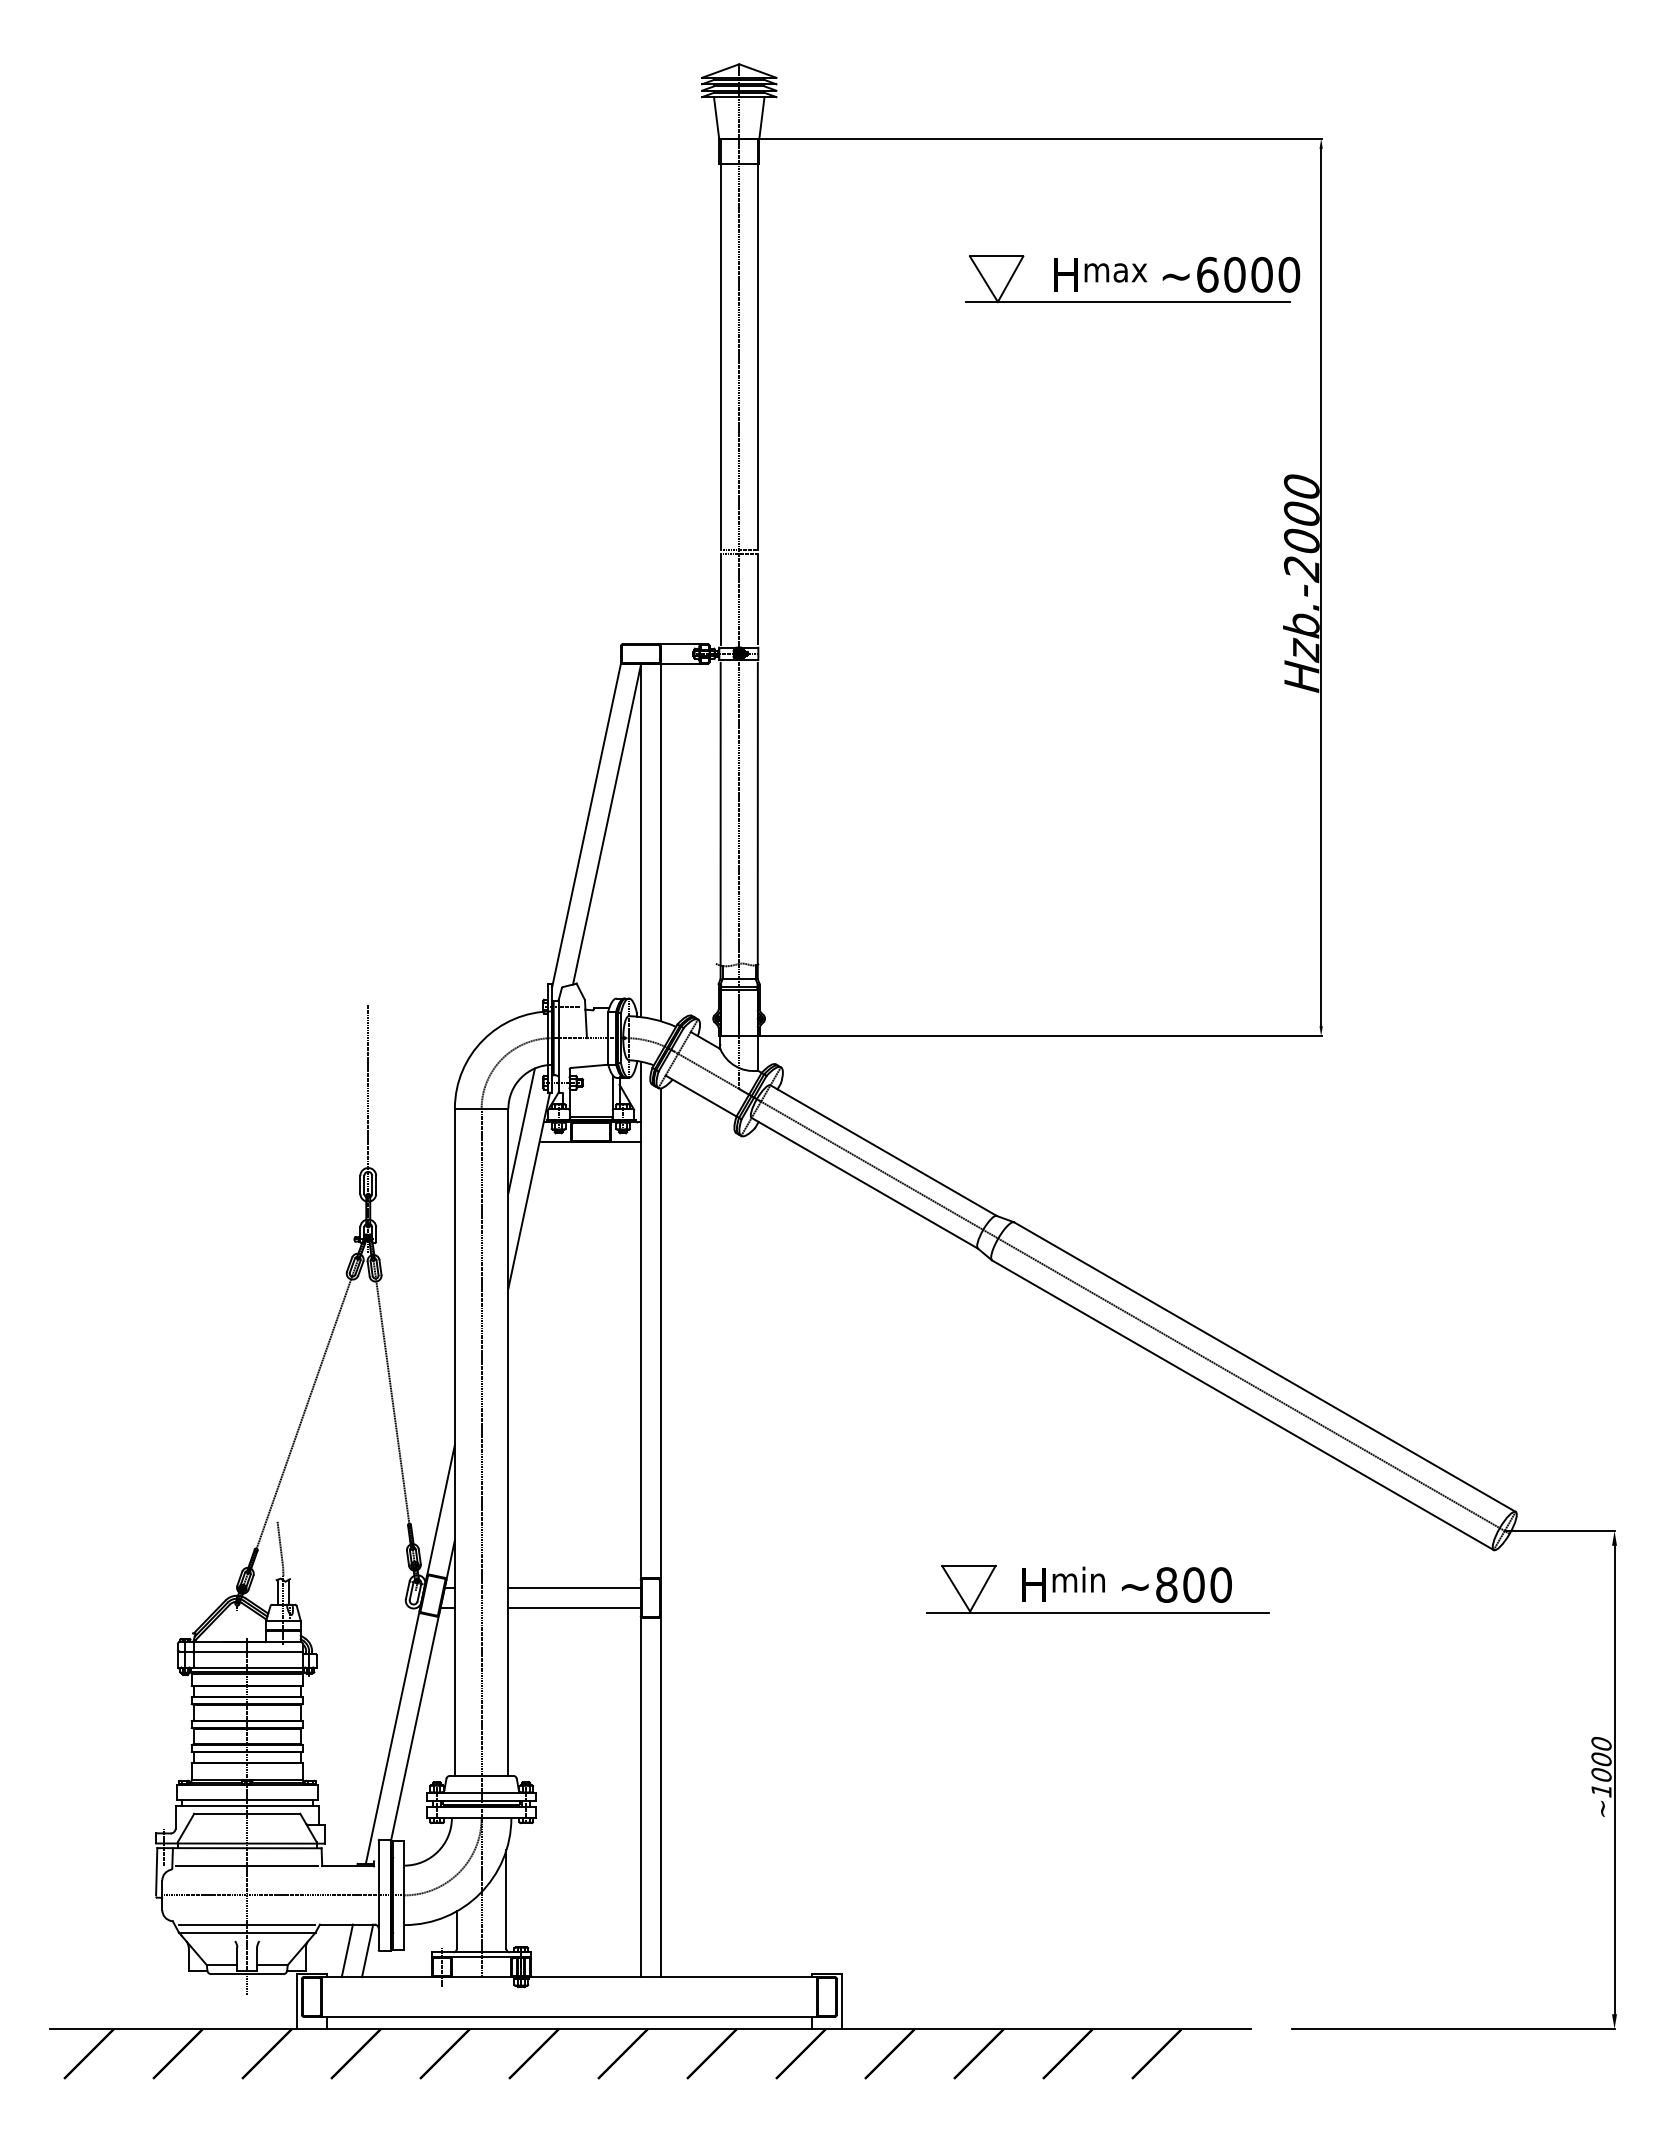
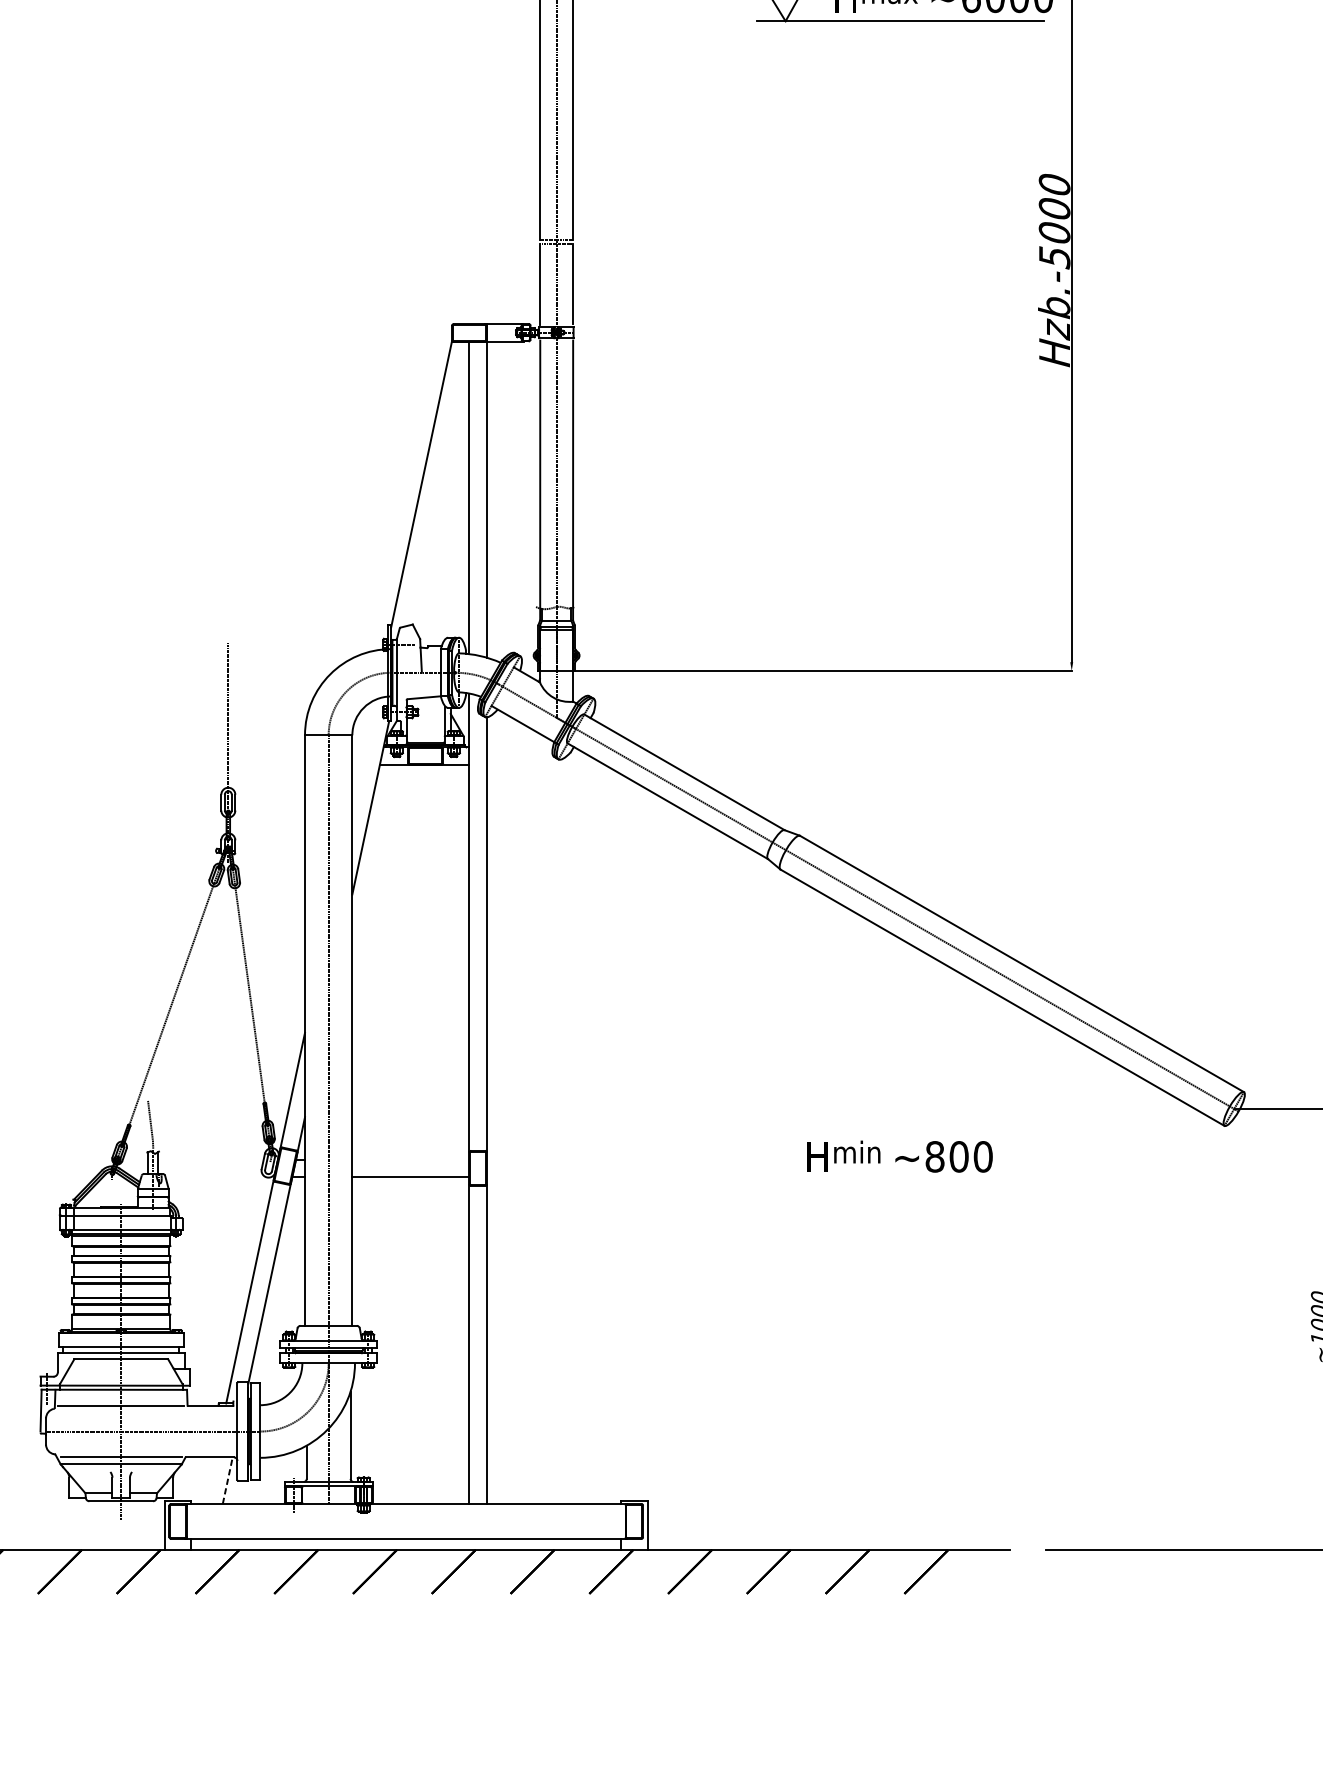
text: (1301, 569) -> (1054, 257), Hzb.-2000 -> Hzb.-5000
line: (606, 825) -> (439, 484), removed
line: (521, 1130) -> (363, 754), removed
line: (574, 1588) -> (410, 1159), removed
part: (1097, 1612) -> (873, 1181), removed
line: (346, 1950) -> (209, 1480), removed
line: (367, 1950) -> (227, 1480), solid -> dashed

